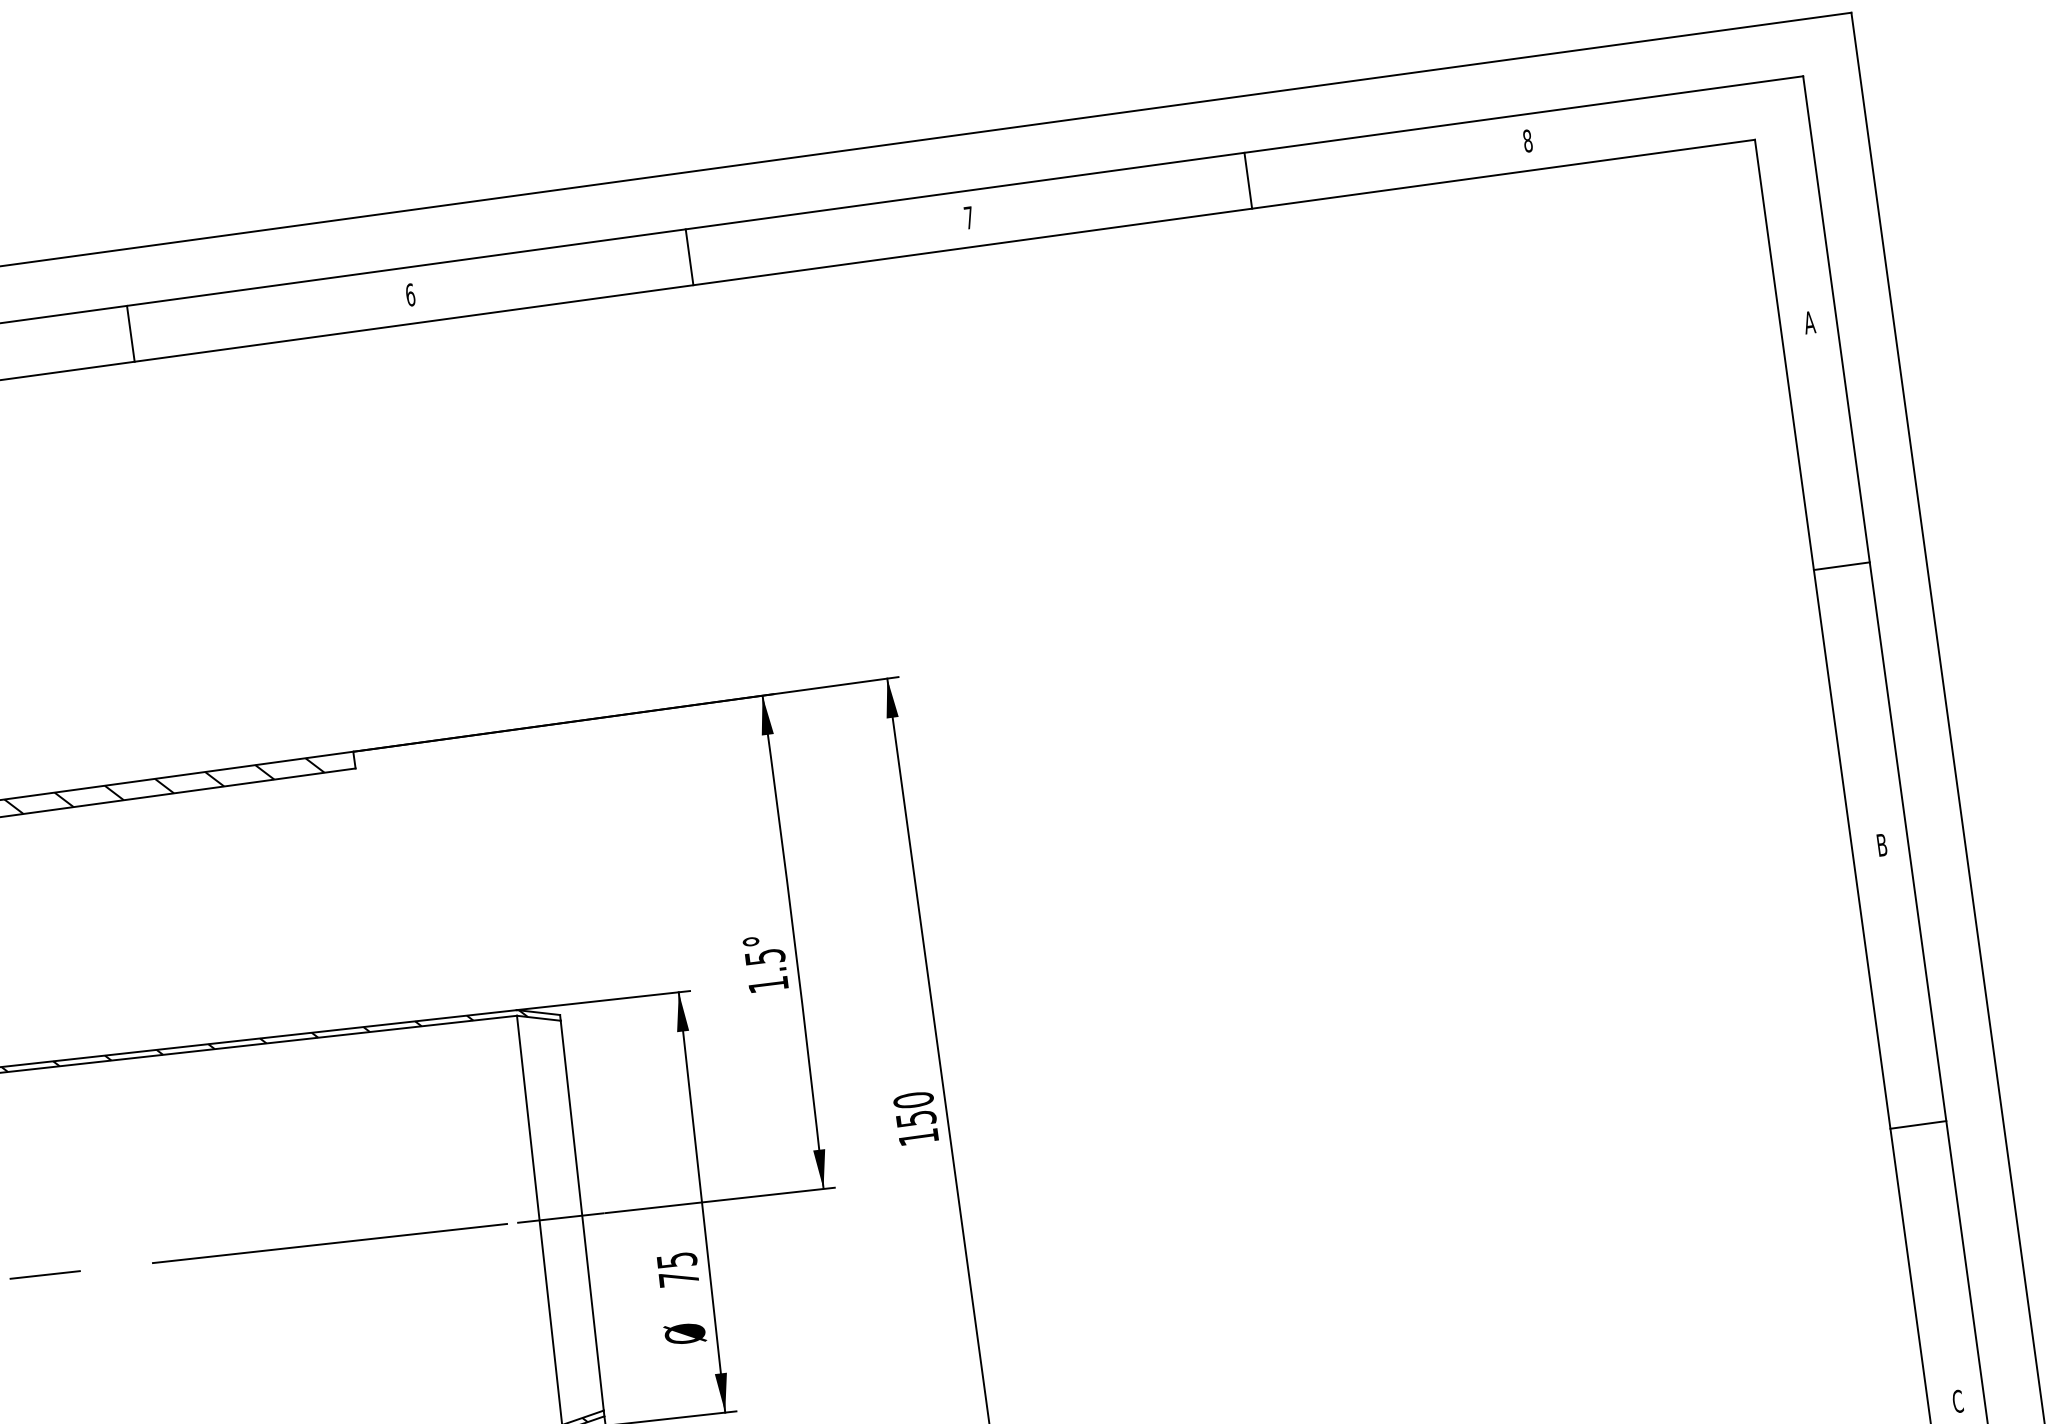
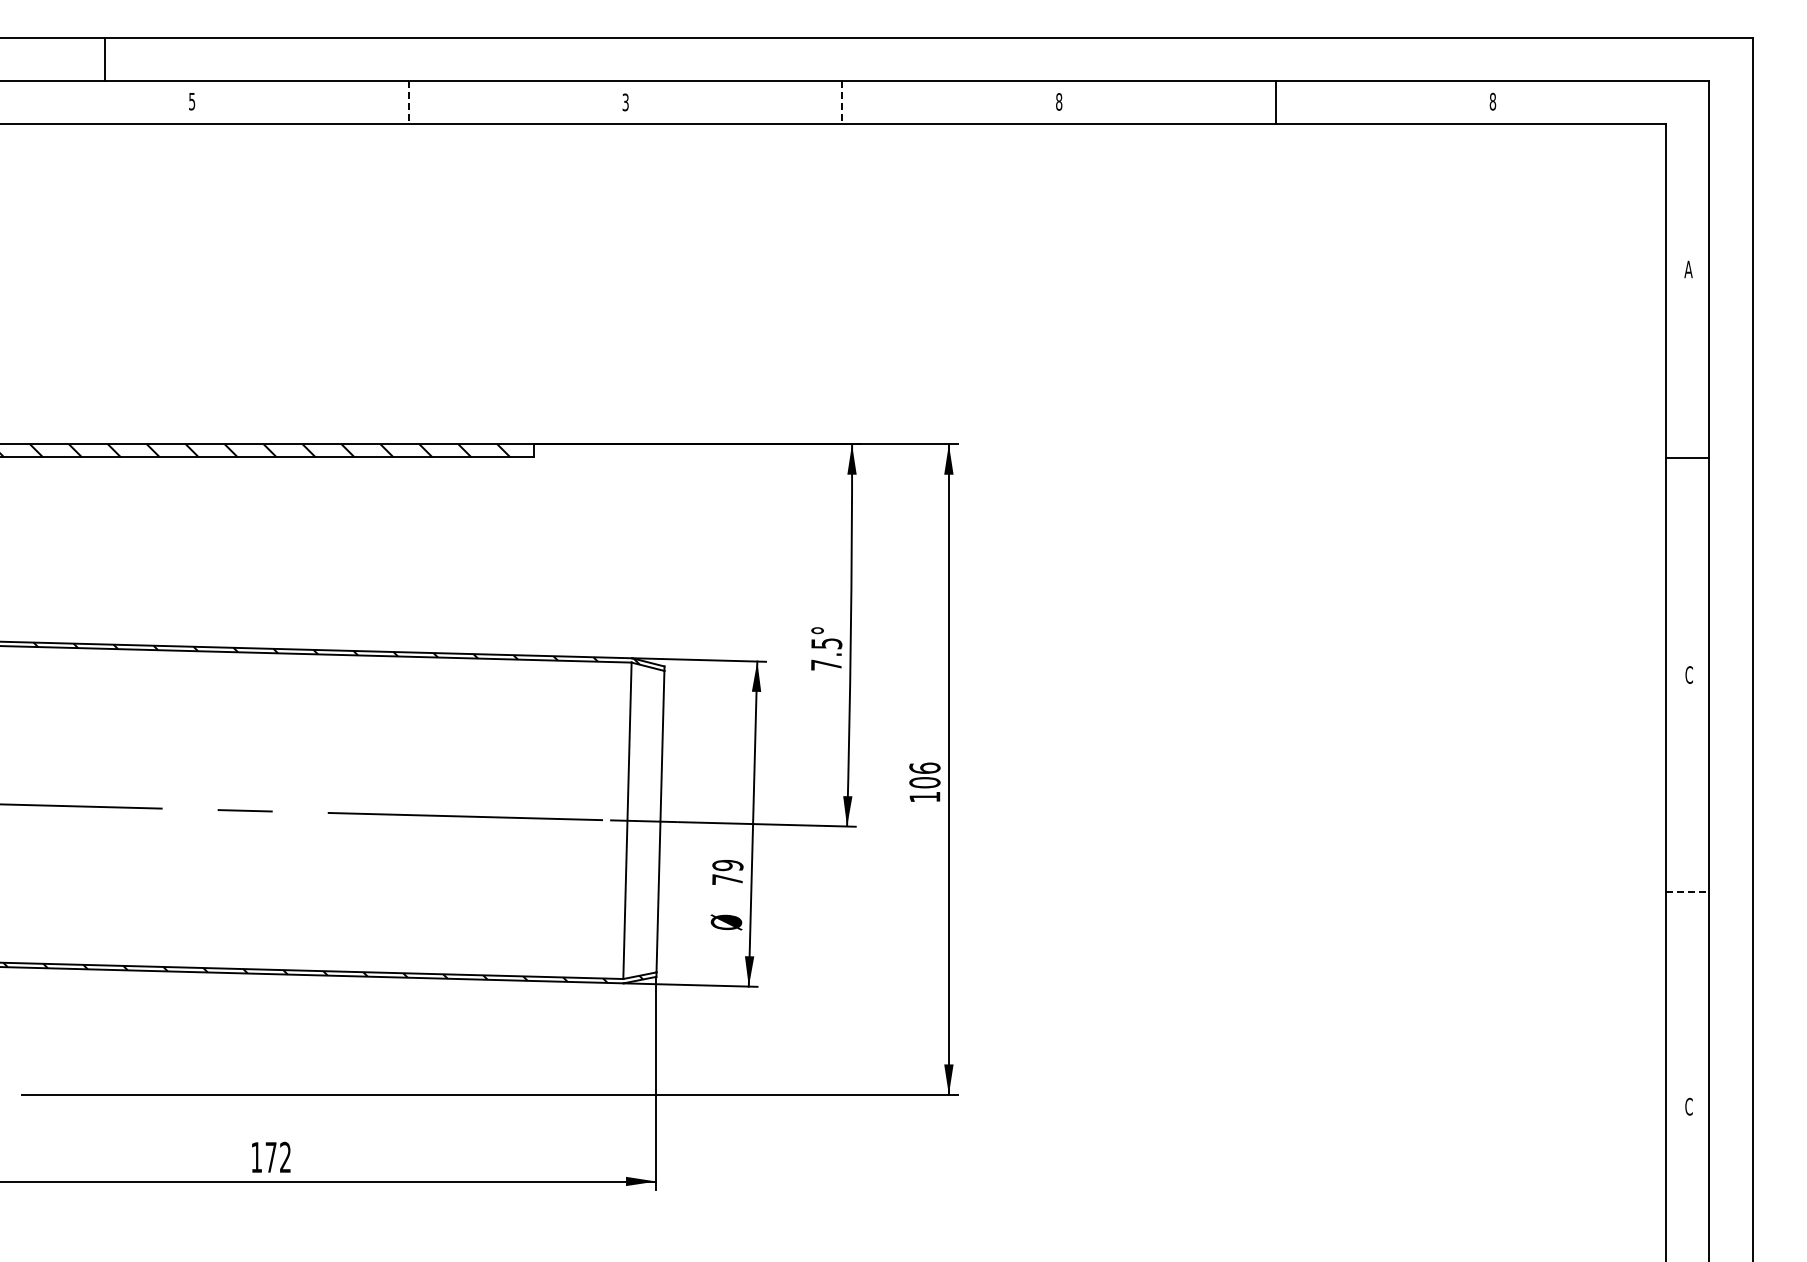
text: (969, 217) -> (1059, 101), 7 -> 8
line: (689, 256) -> (842, 102), solid -> dashed
text: (410, 295) -> (625, 102), 6 -> 3
line: (130, 333) -> (408, 102), solid -> dashed
text: (1880, 844) -> (1688, 674), B -> C
text: (768, 983) -> (826, 664), 1.5° -> 7.5°
text: (914, 1109) -> (924, 775), 150 -> 106
line: (1917, 1124) -> (1687, 891), solid -> dashed
text: (676, 1260) -> (727, 865), 75 -> 79

